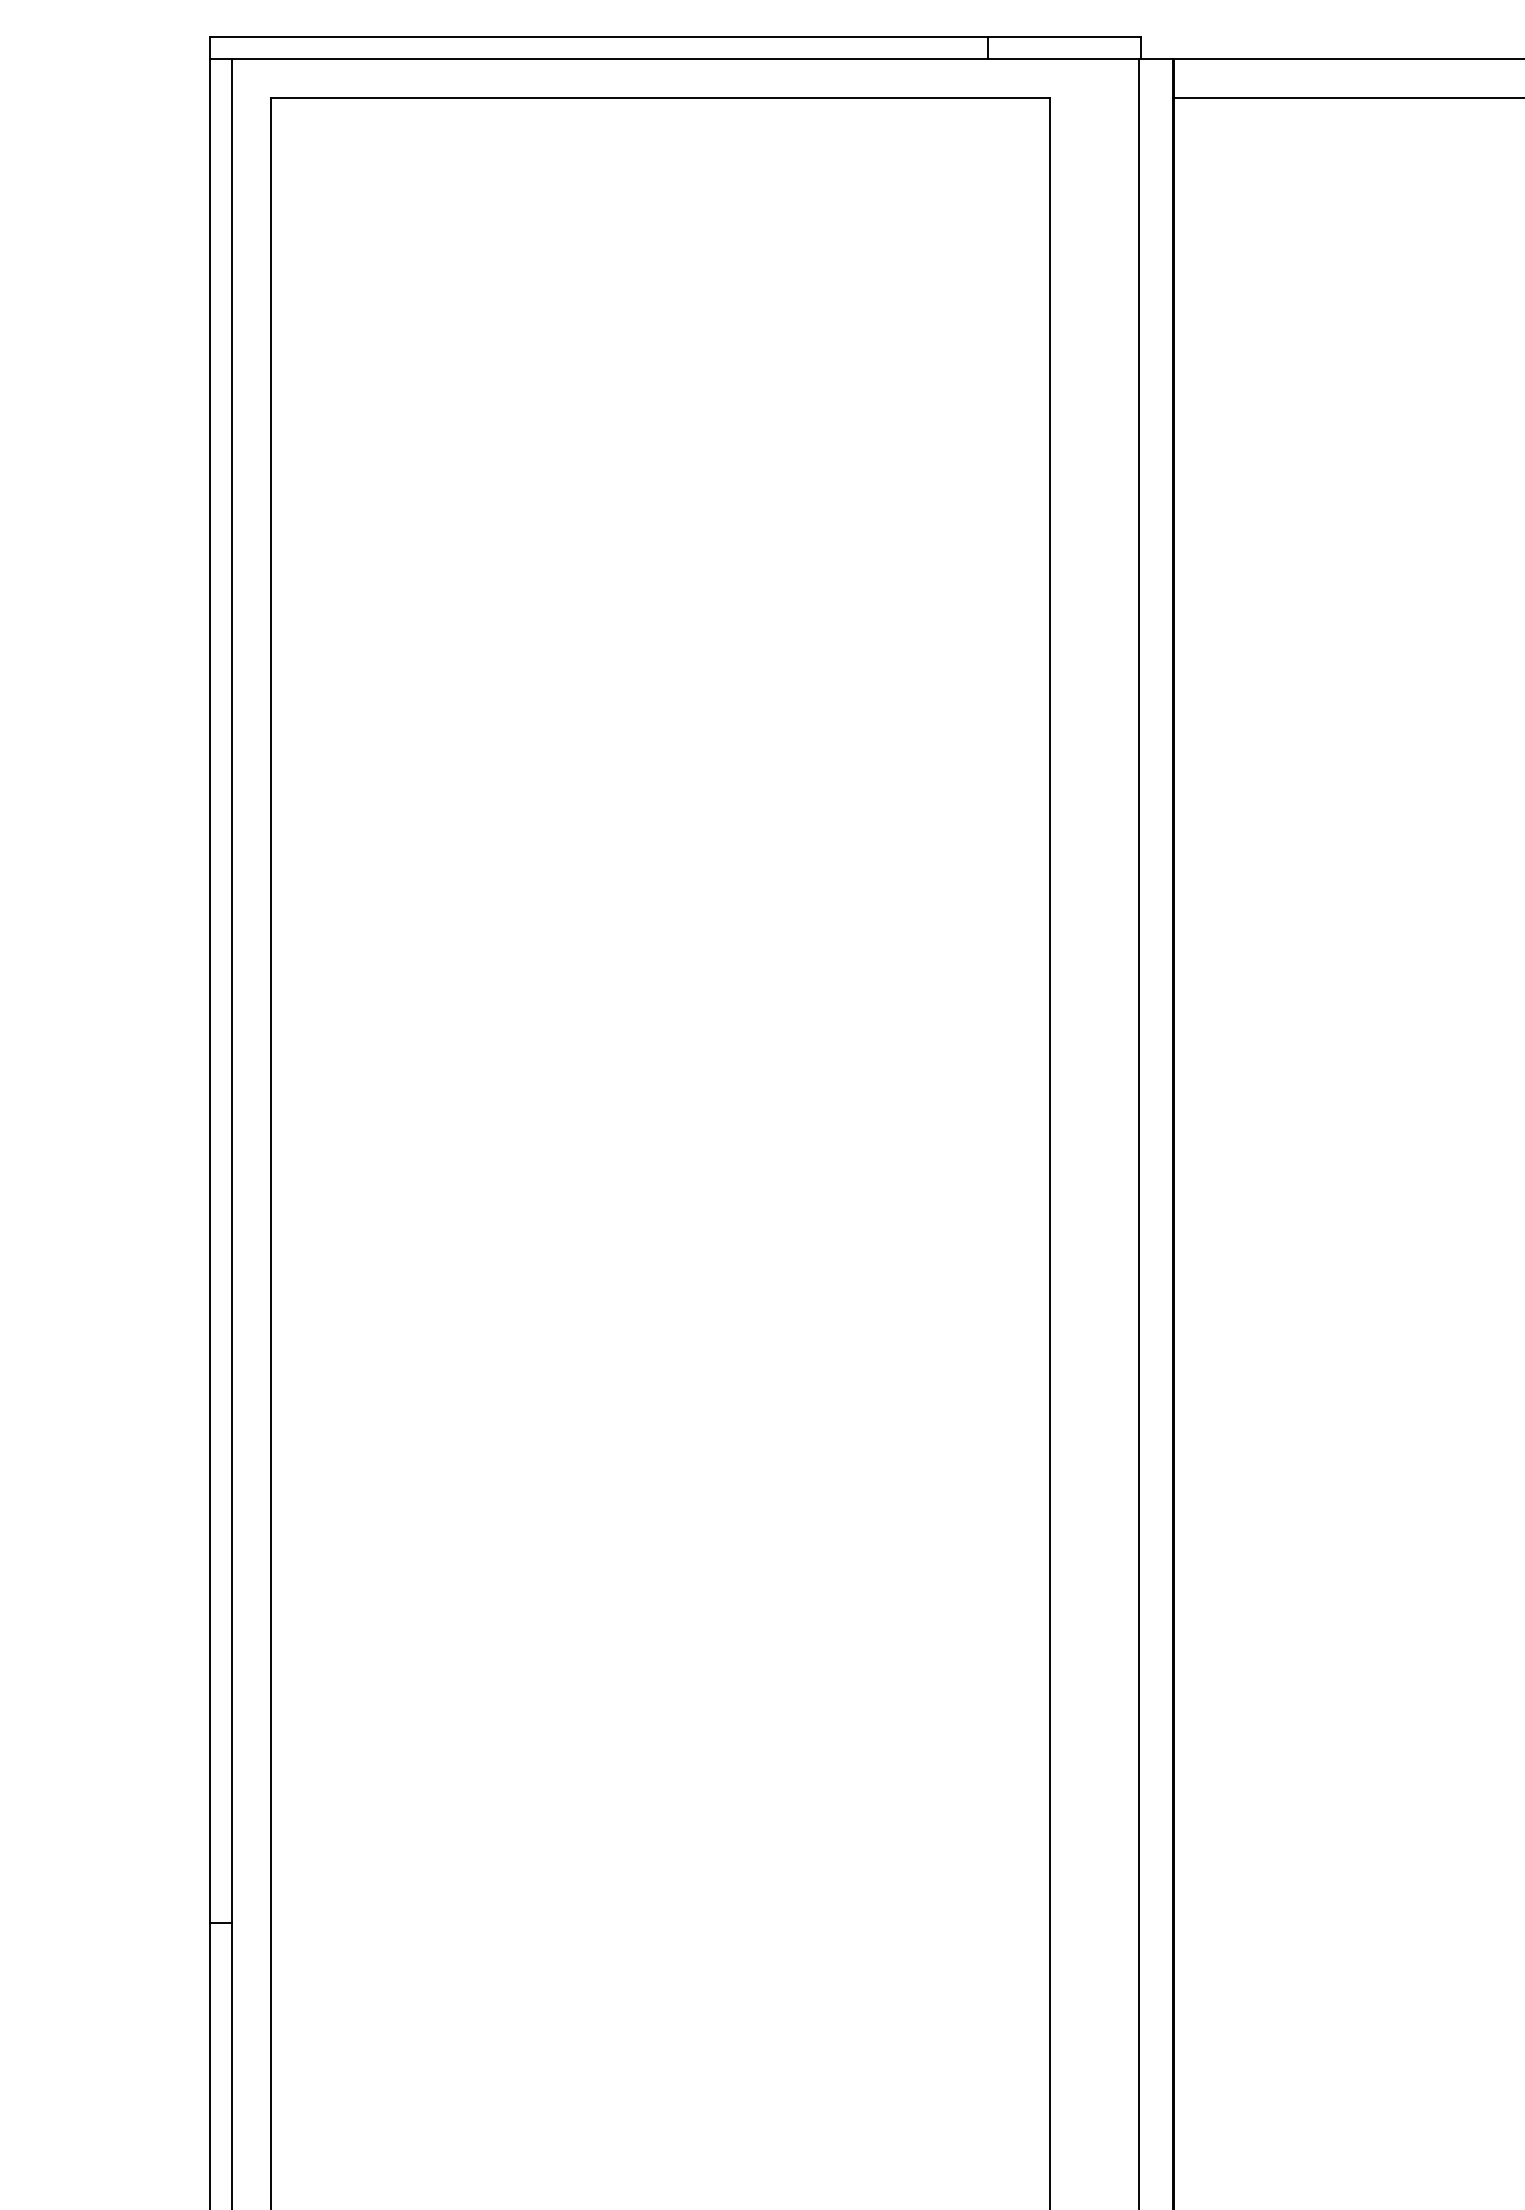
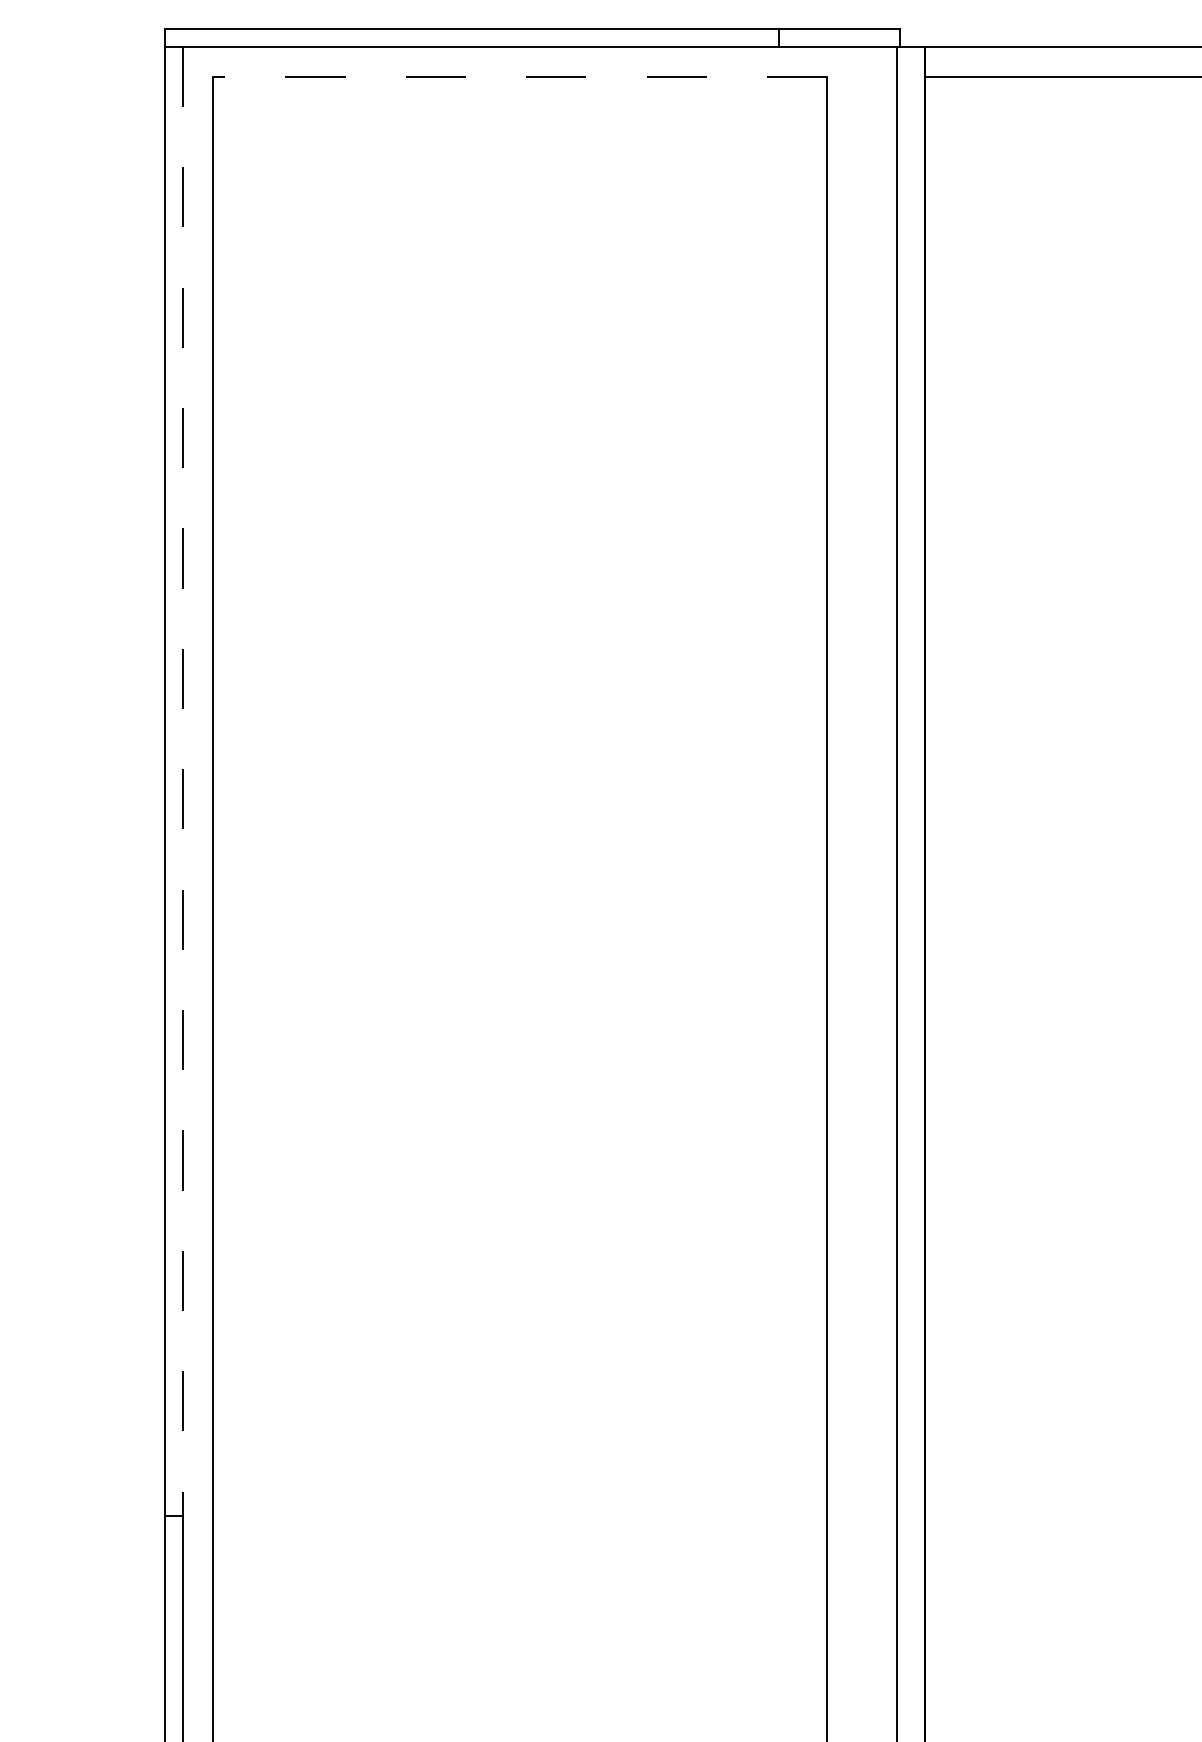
line: (659, 97) -> (519, 76), solid -> dashed
line: (232, 991) -> (183, 781), solid -> dashed

